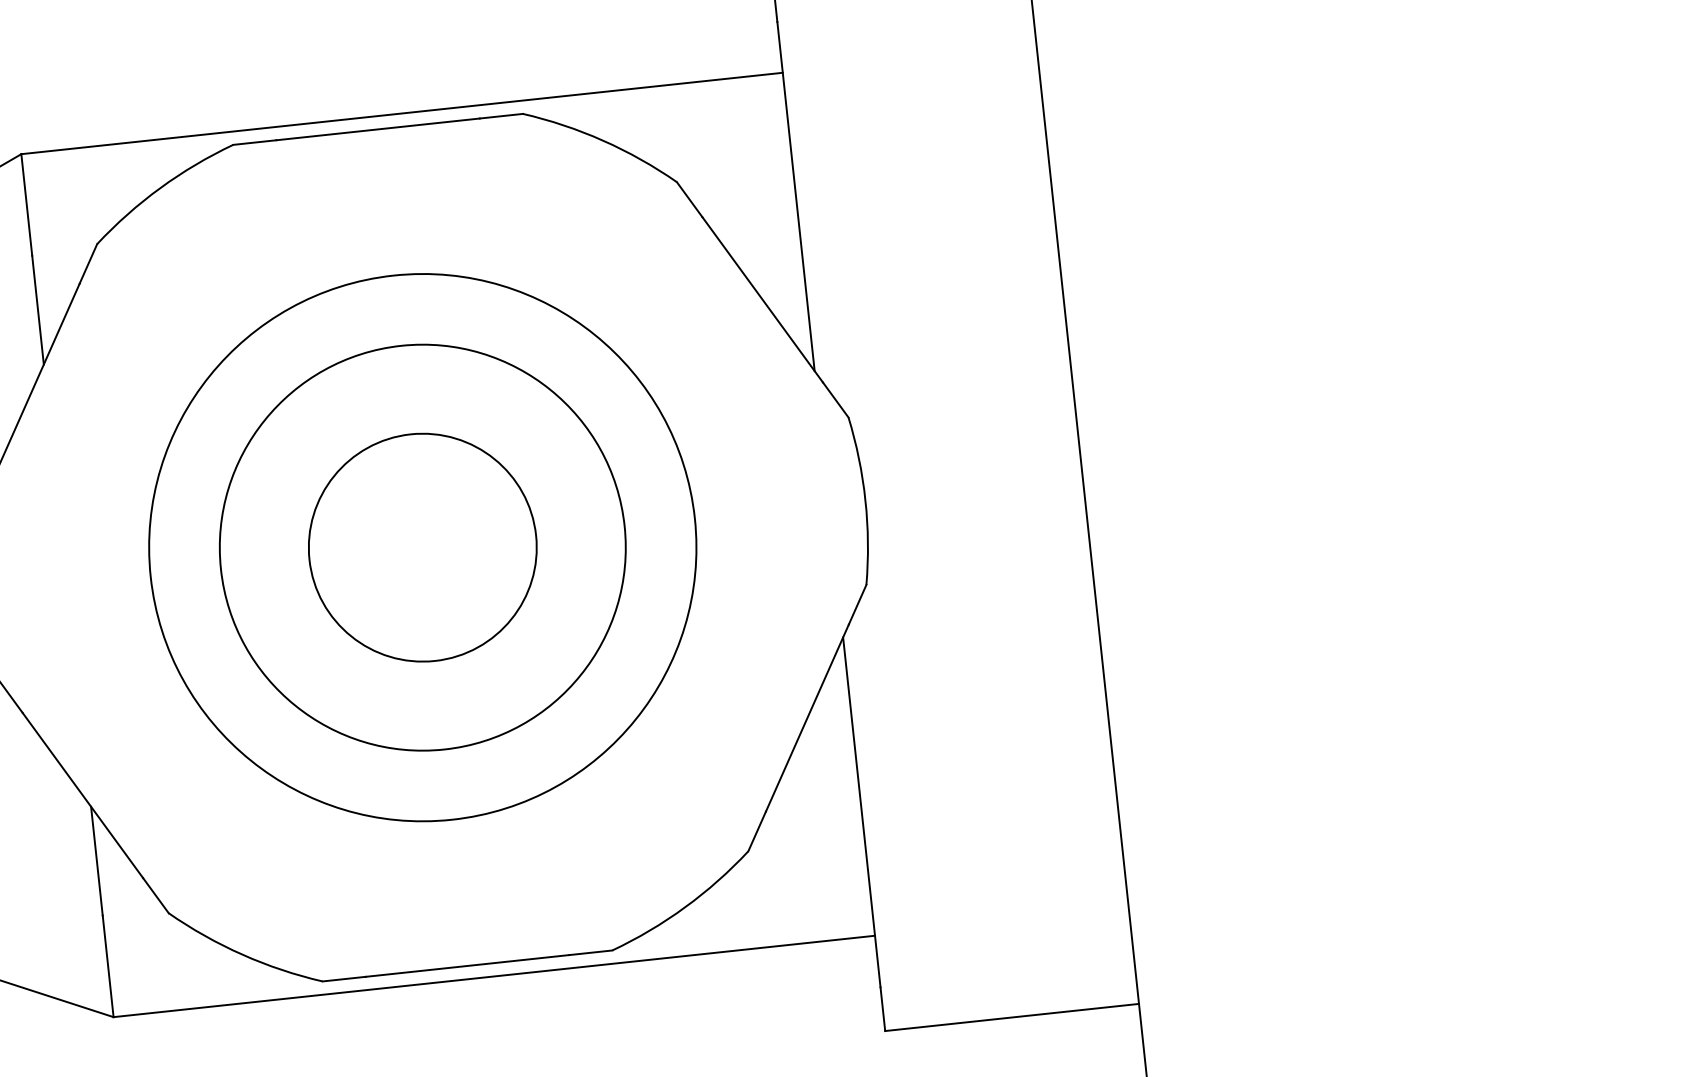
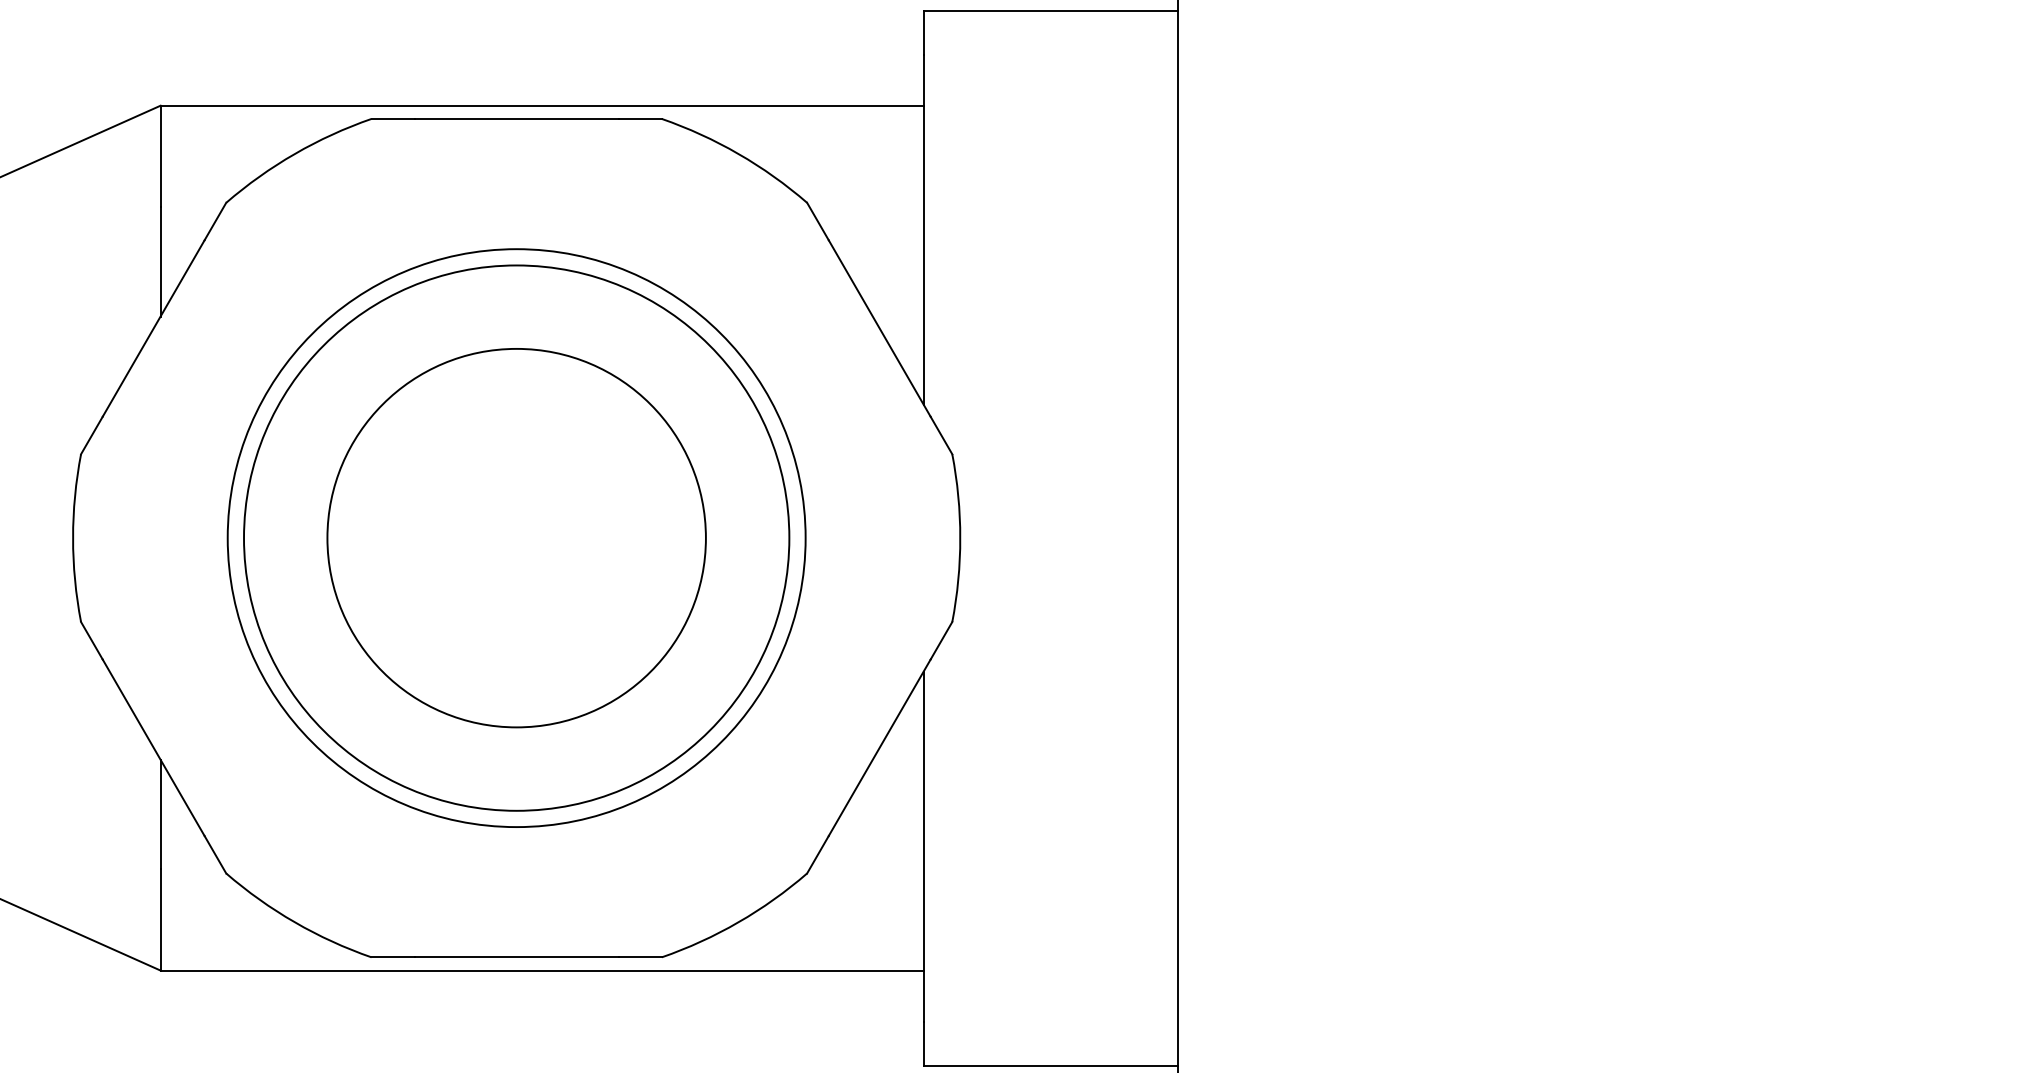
circle: (422, 547) -> (516, 537), size x1.67
circle: (422, 548) -> (516, 538), size x1.43

